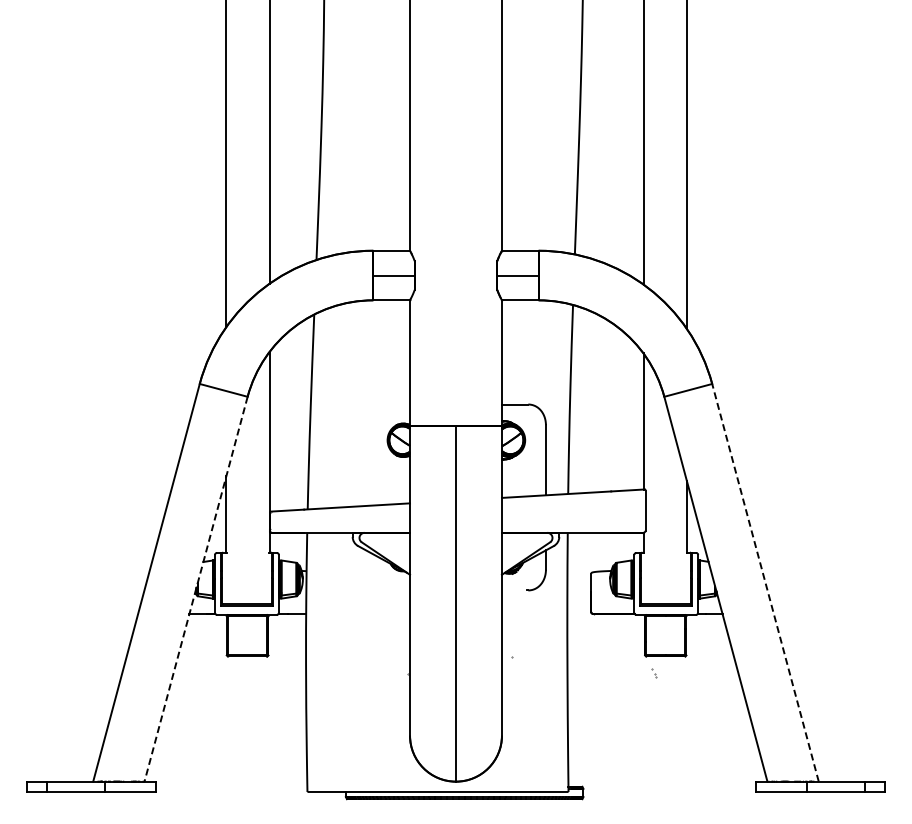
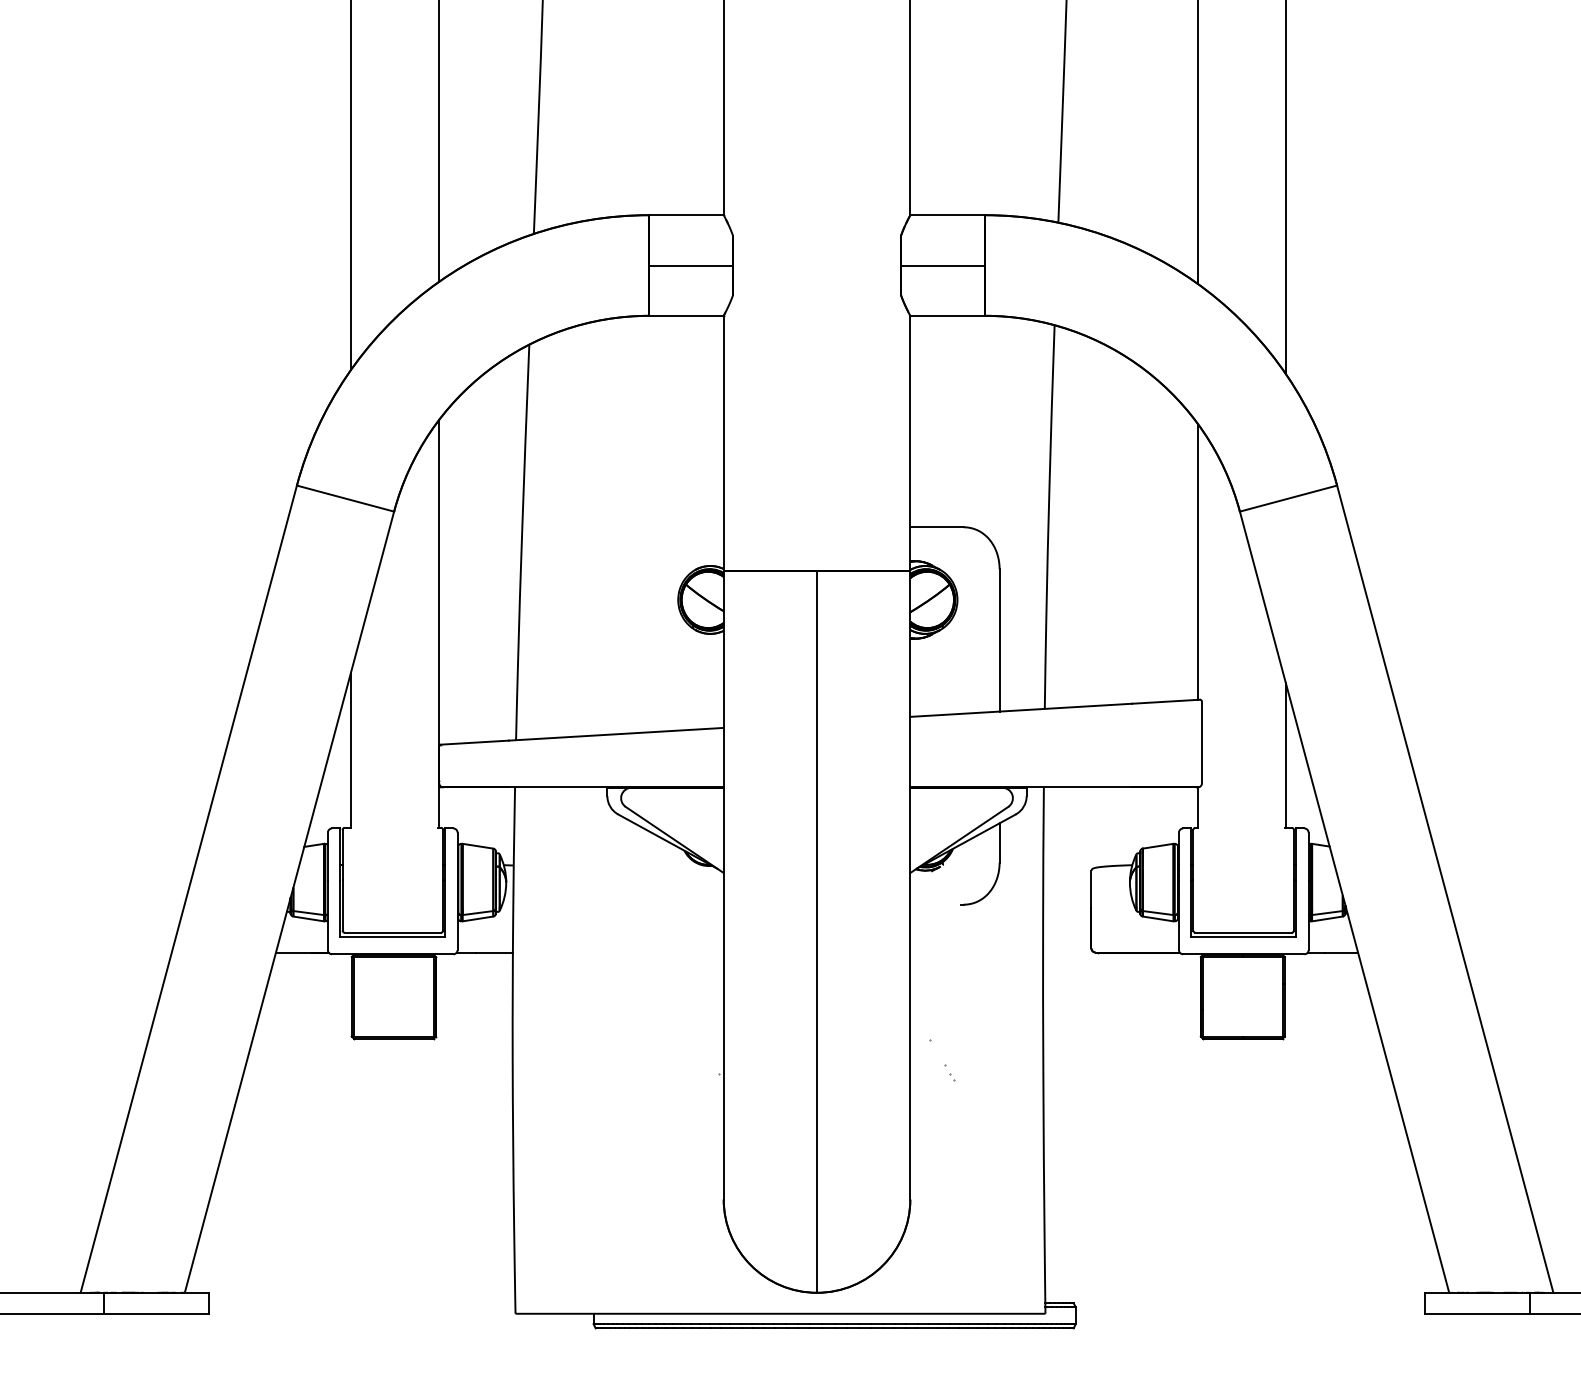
line: (765, 582) -> (1445, 888), dashed -> solid
line: (195, 589) -> (288, 902), dashed -> solid
part: (654, 673) -> (949, 1073), moved

